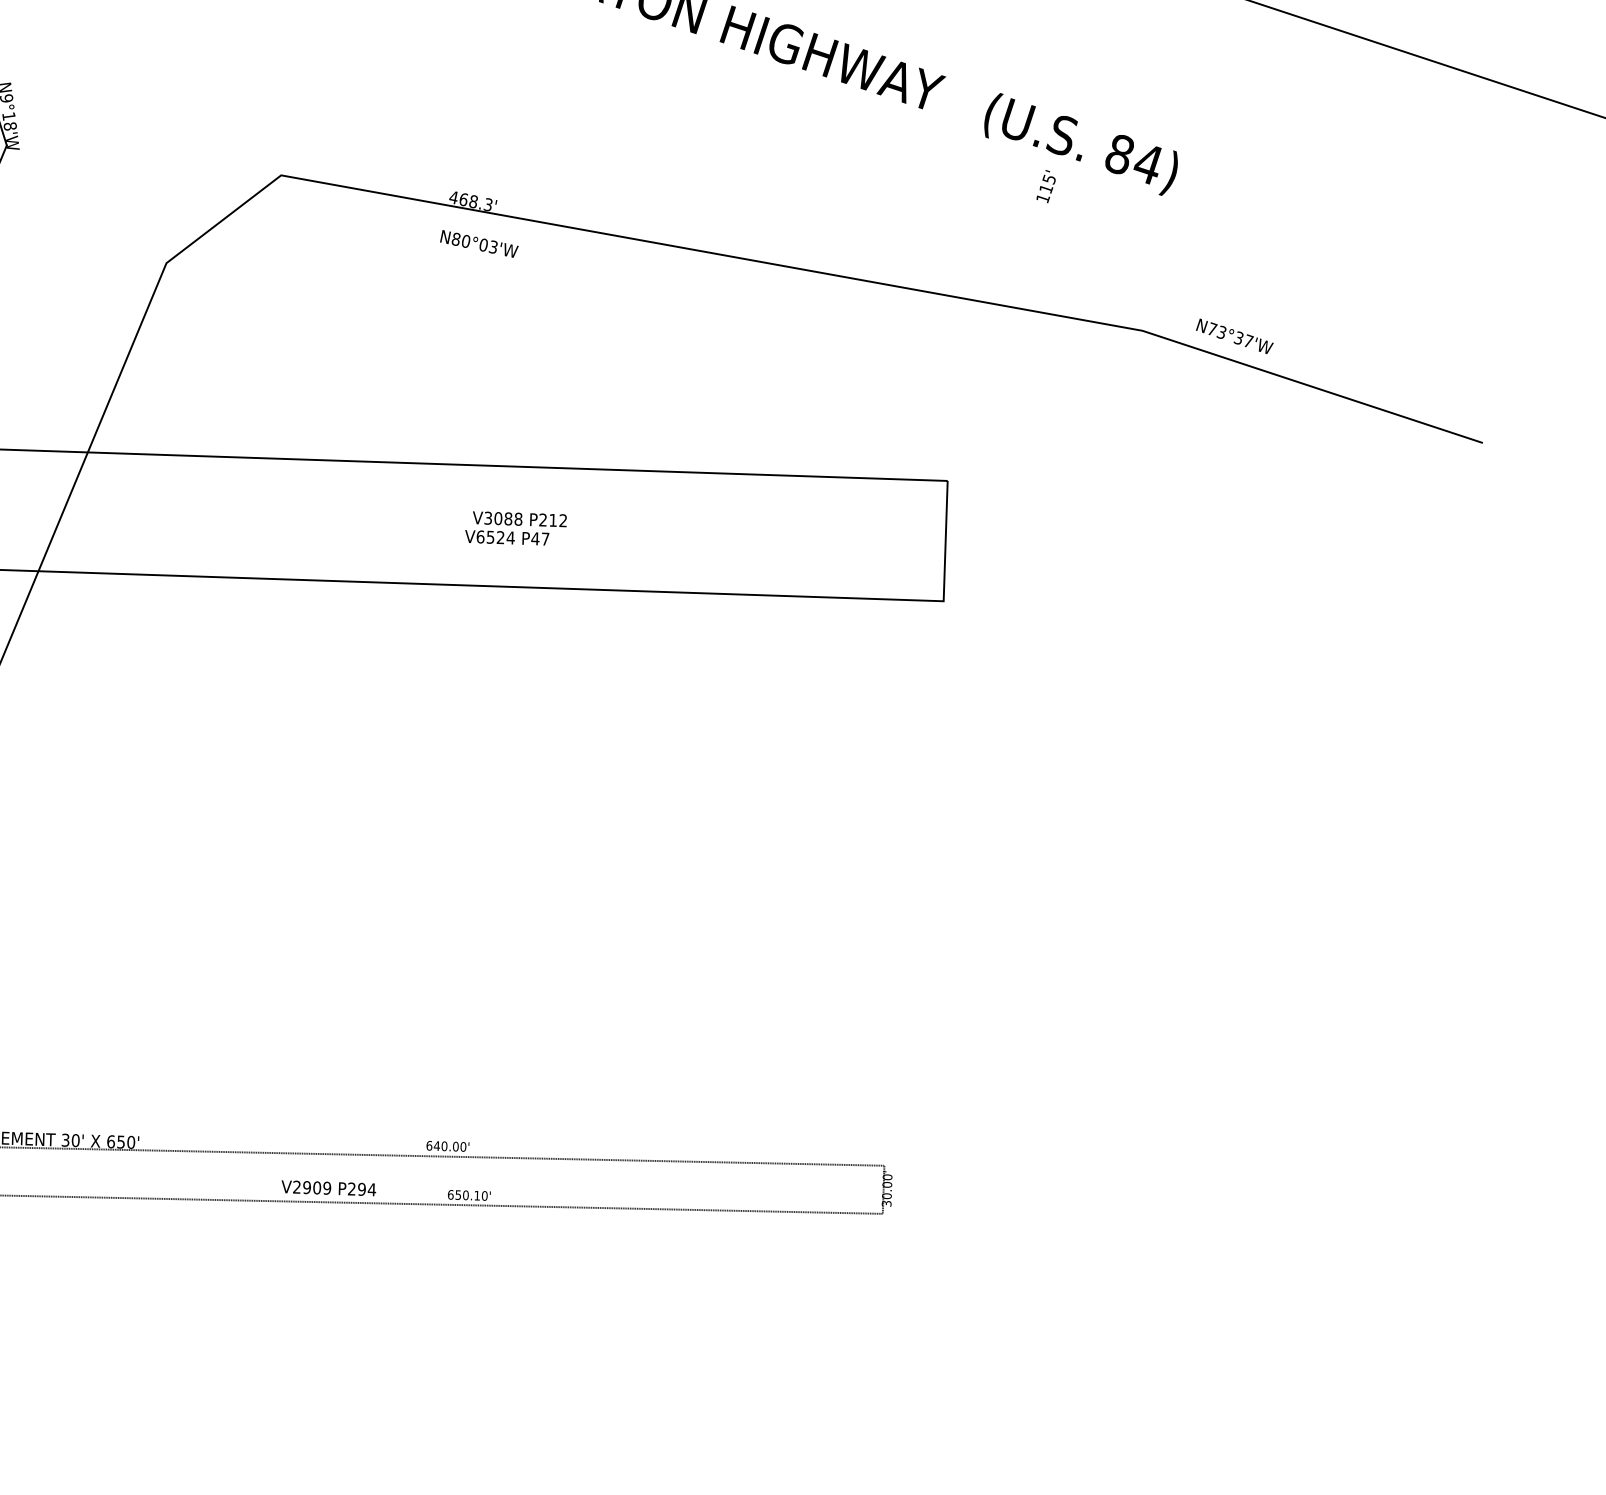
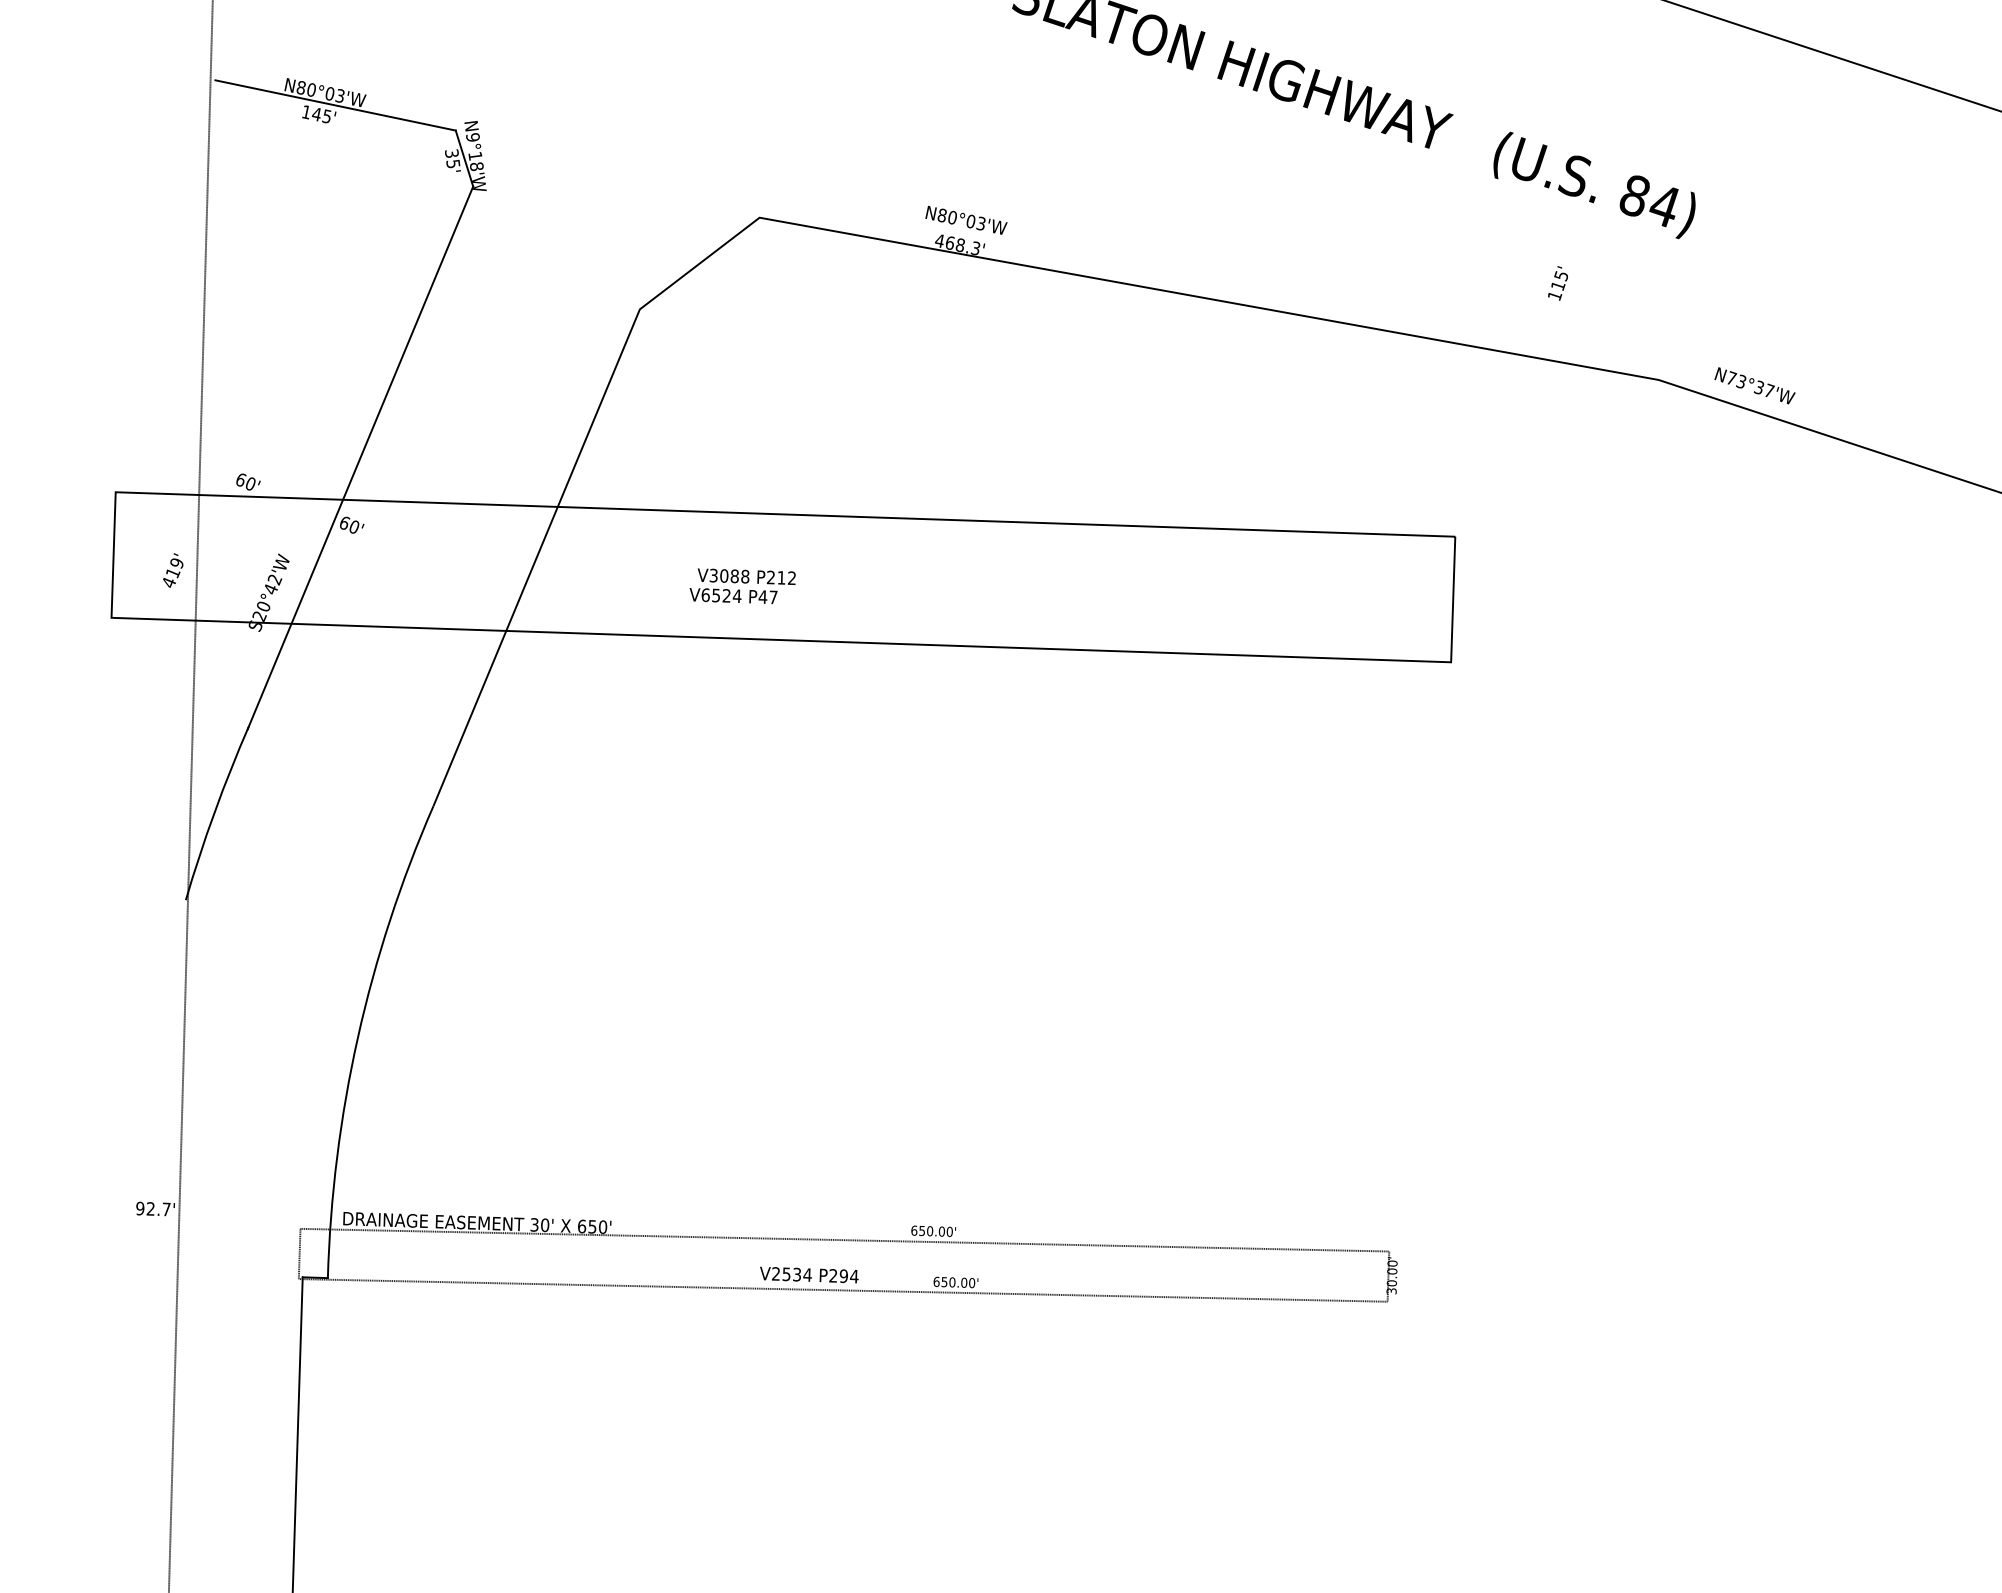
text: (1045, 186) -> (1557, 283), moved
text: (479, 243) -> (966, 219), moved
text: (515, 527) -> (742, 585), moved
text: (436, 1145) -> (921, 1230), 640.00' -> 650.00'
text: (316, 1187) -> (796, 1274), V2909 -> V2534
text: (477, 1195) -> (964, 1282), 650.10' -> 650.00'

